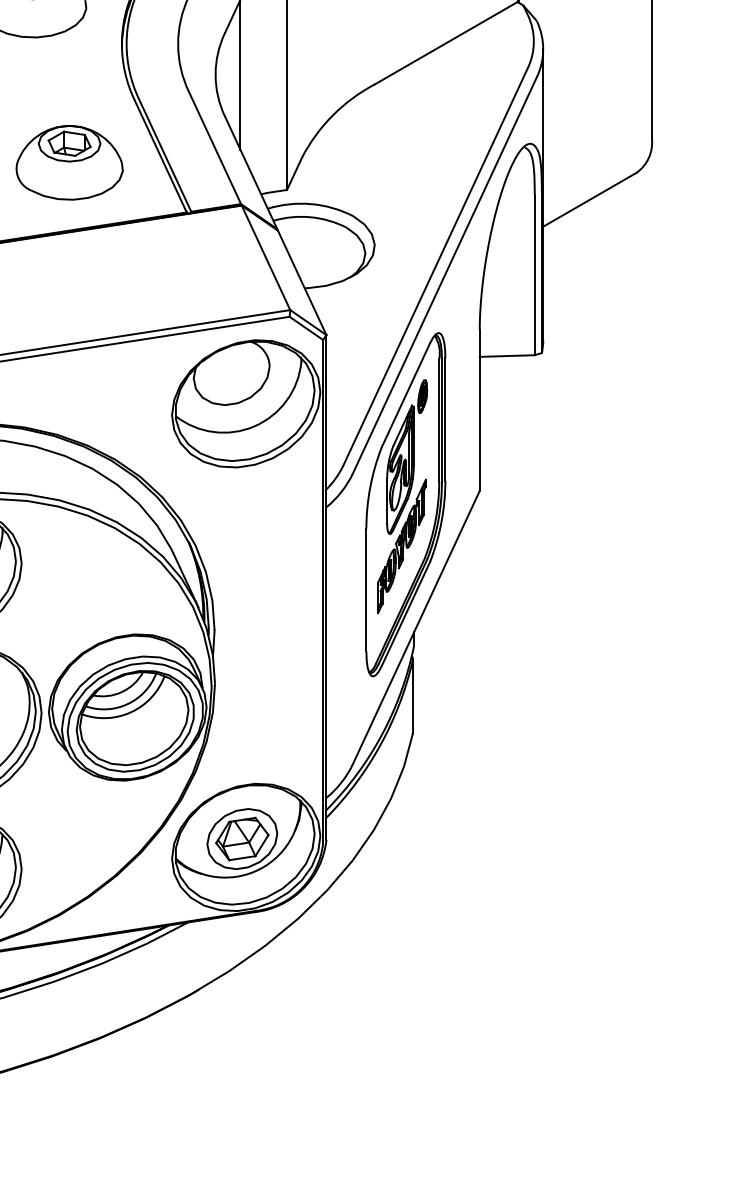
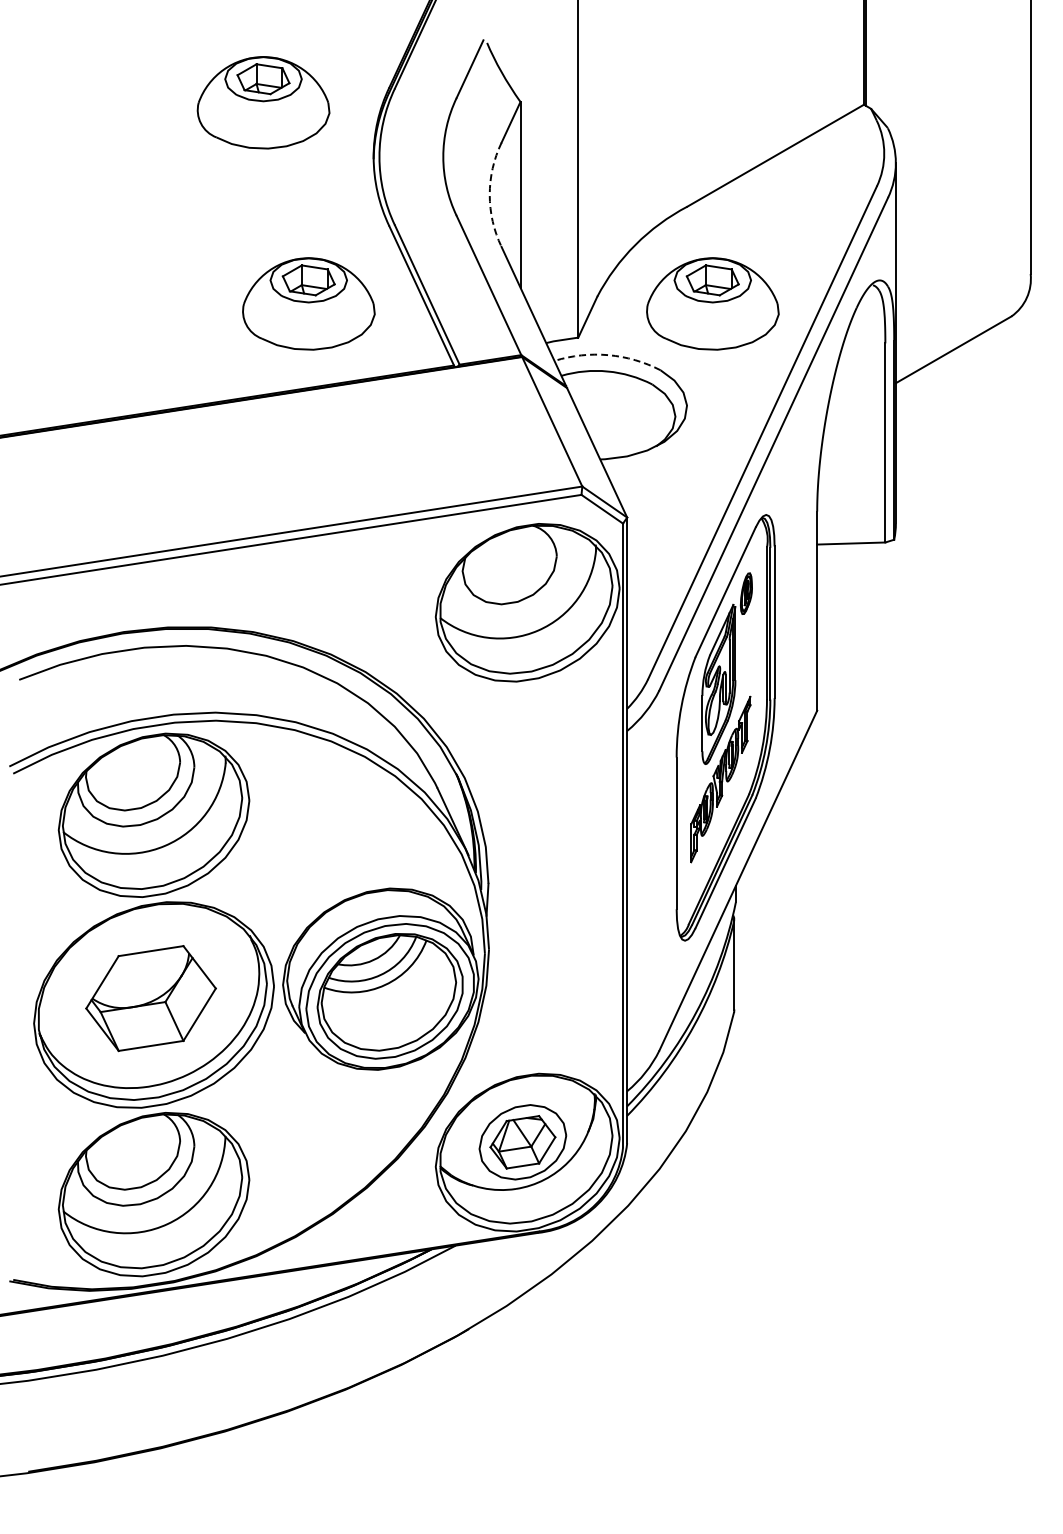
arc: (215, 74) -> (489, 194), solid -> dashed
part: (395, 162) -> (712, 303), added
arc: (311, 204) -> (608, 355), solid -> dashed

